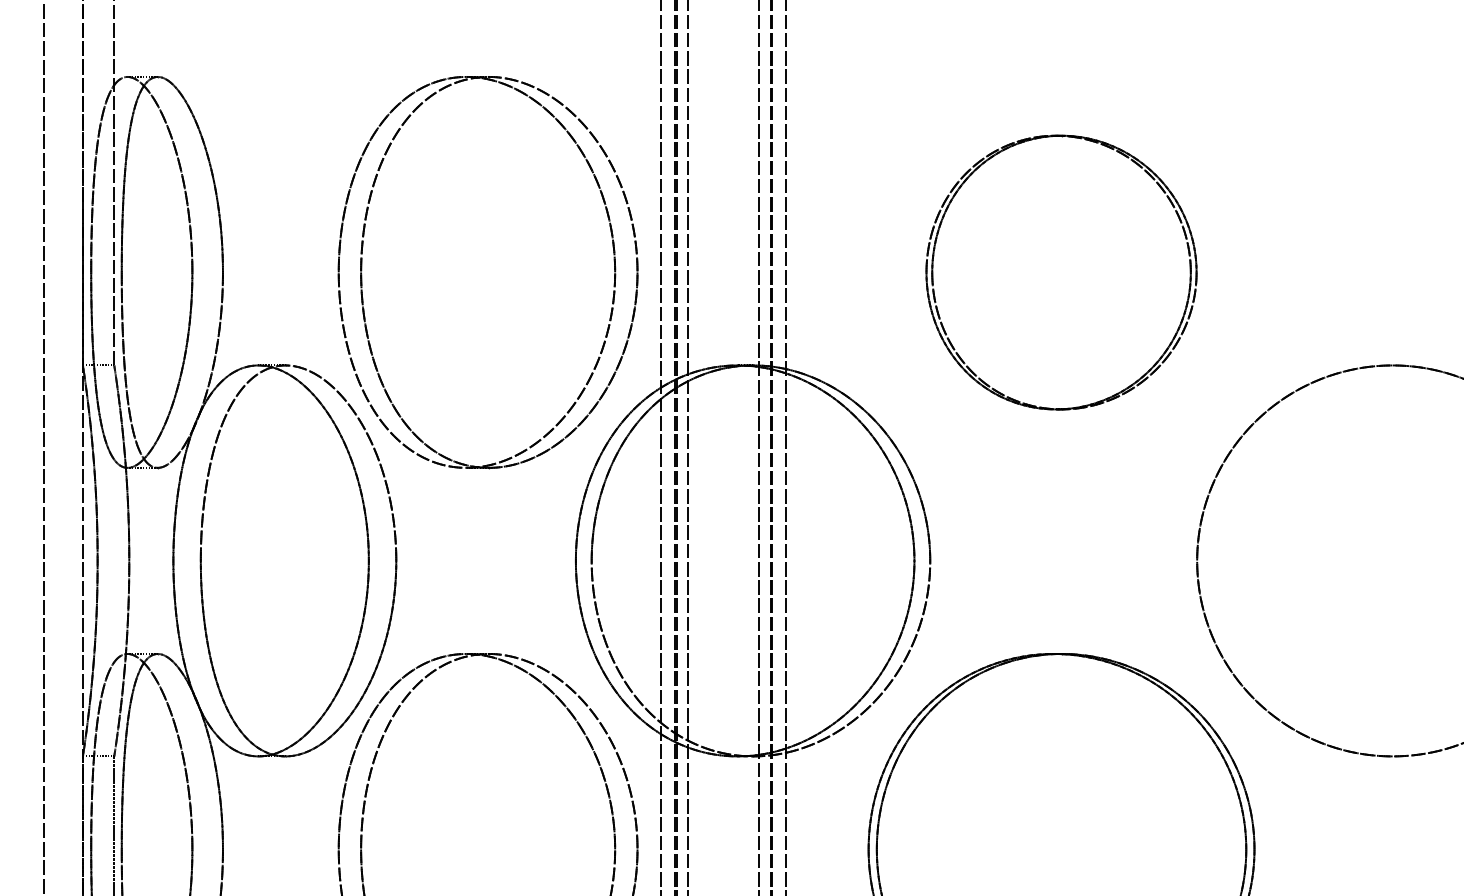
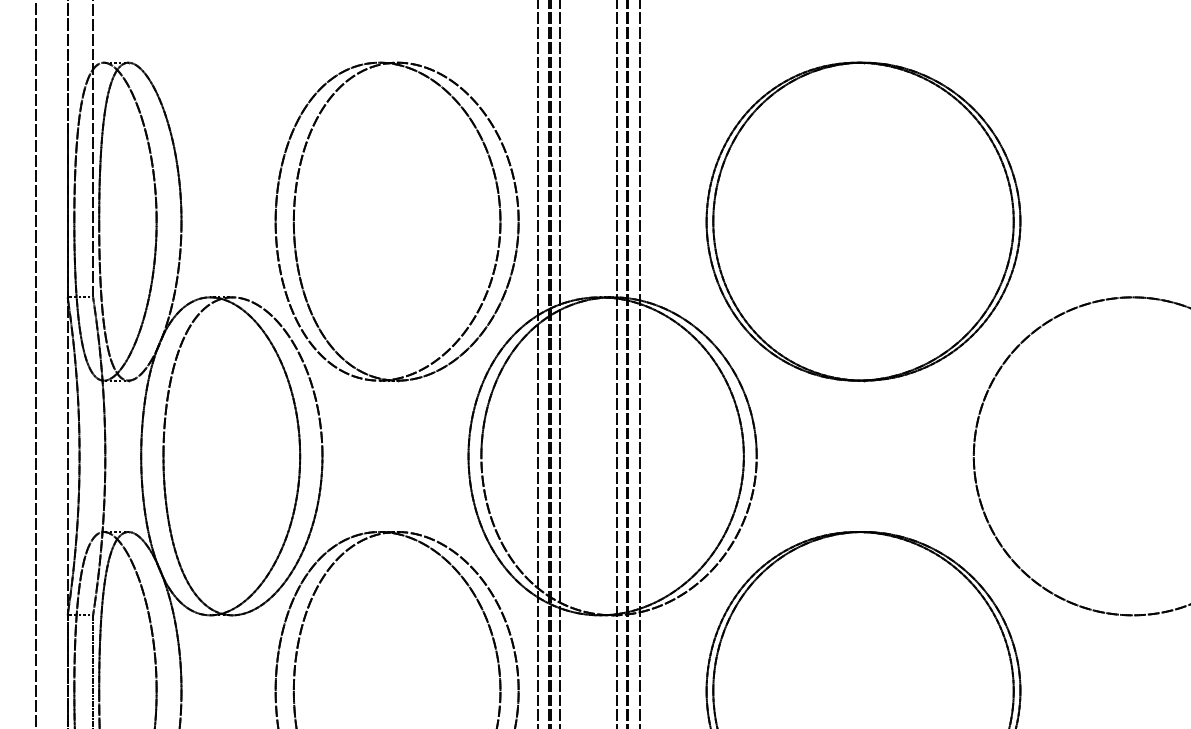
part: (1061, 272) -> (863, 221), size x1.43

